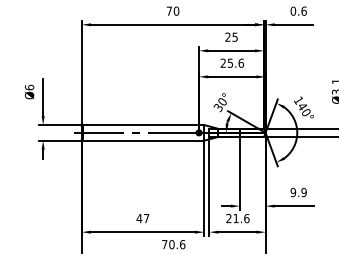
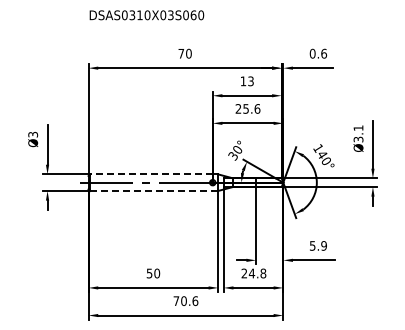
text: (230, 36) -> (246, 80), 25 -> 13
text: (29, 87) -> (33, 134), Ø6 -> Ø3
line: (140, 125) -> (150, 174), solid -> dashed
line: (141, 140) -> (151, 190), solid -> dashed
text: (293, 192) -> (312, 245), 9.9 -> 5.9
text: (143, 218) -> (153, 273), 47 -> 50
text: (241, 218) -> (257, 273), 21.6 -> 24.8

